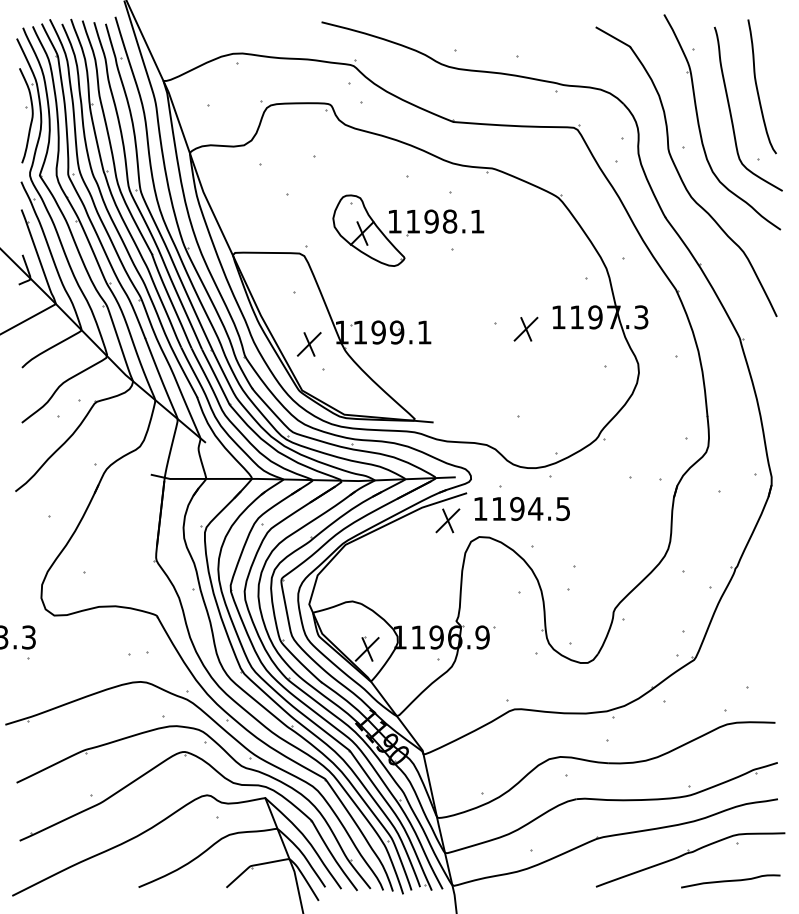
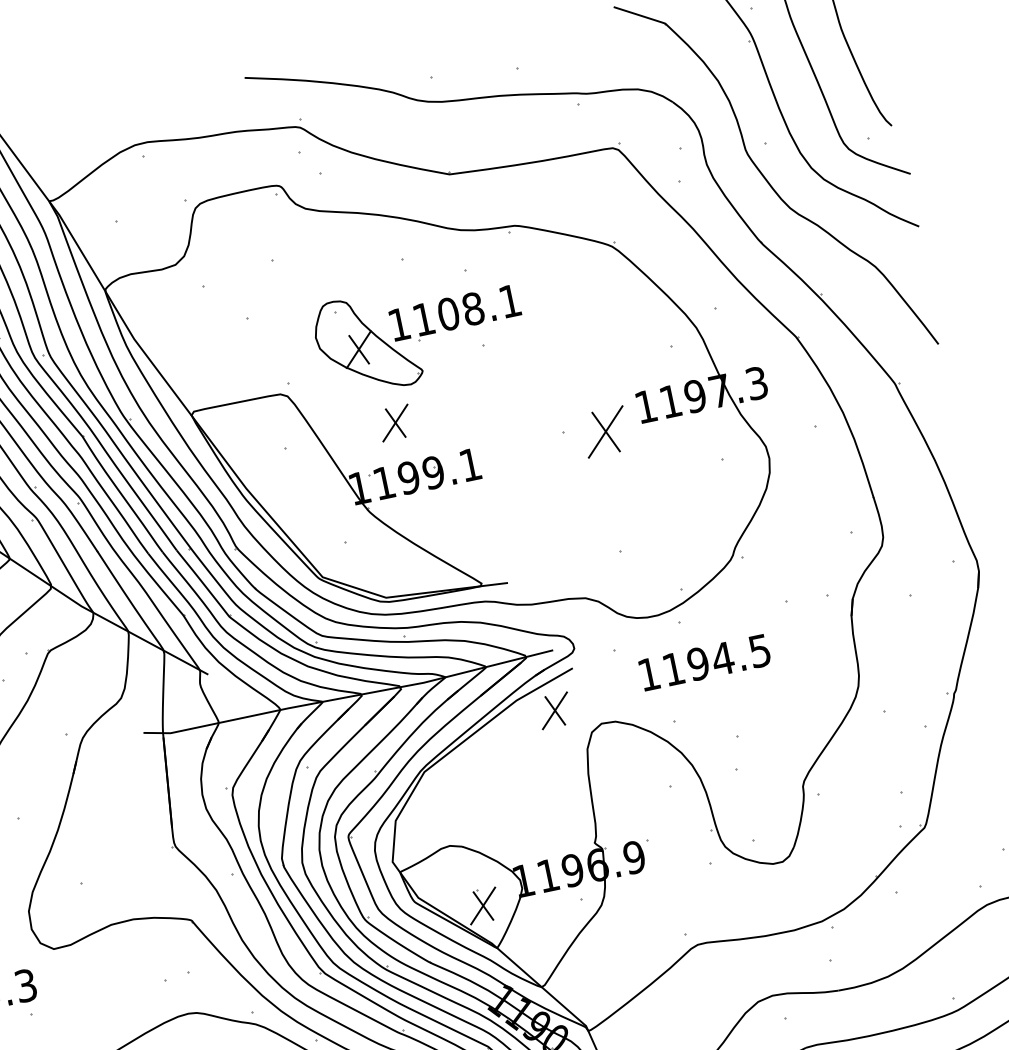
text: (431, 221) -> (448, 314), 1198.1 -> 1108.1
part: (525, 328) -> (604, 430), size x1.4
part: (308, 344) -> (394, 423), moved
text: (521, 508) -> (703, 662), moved

